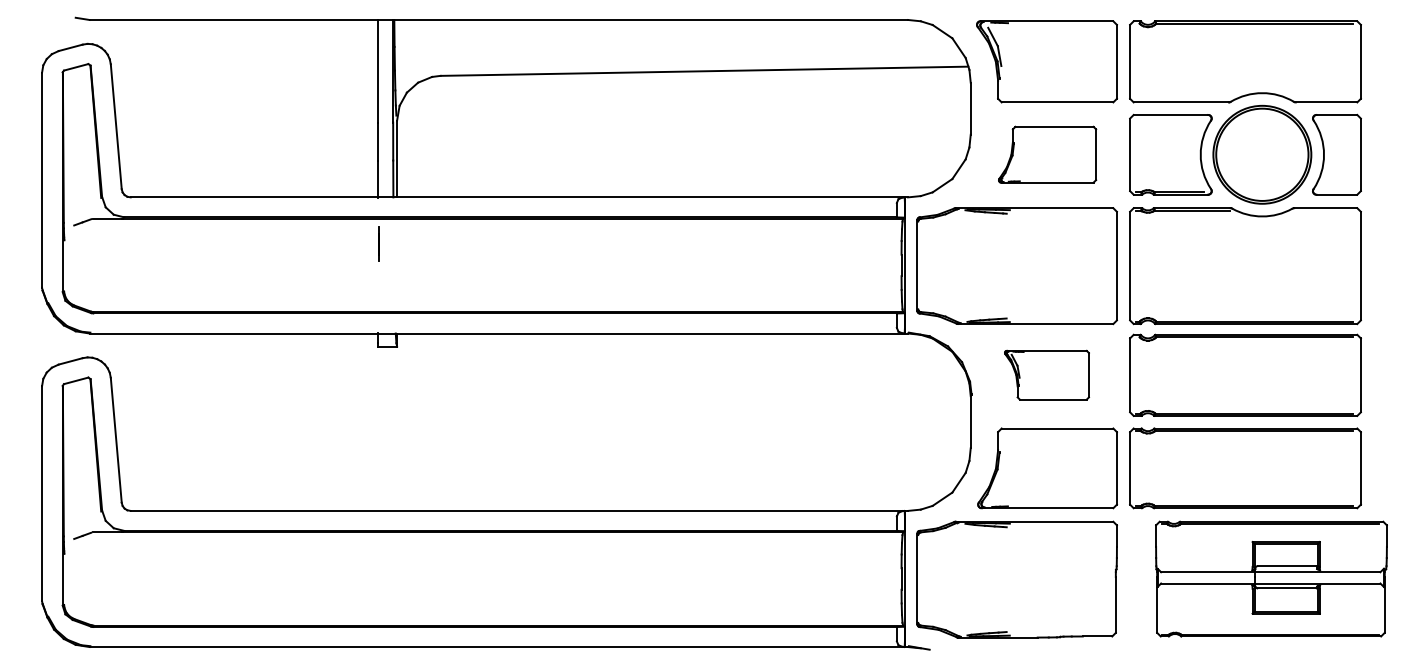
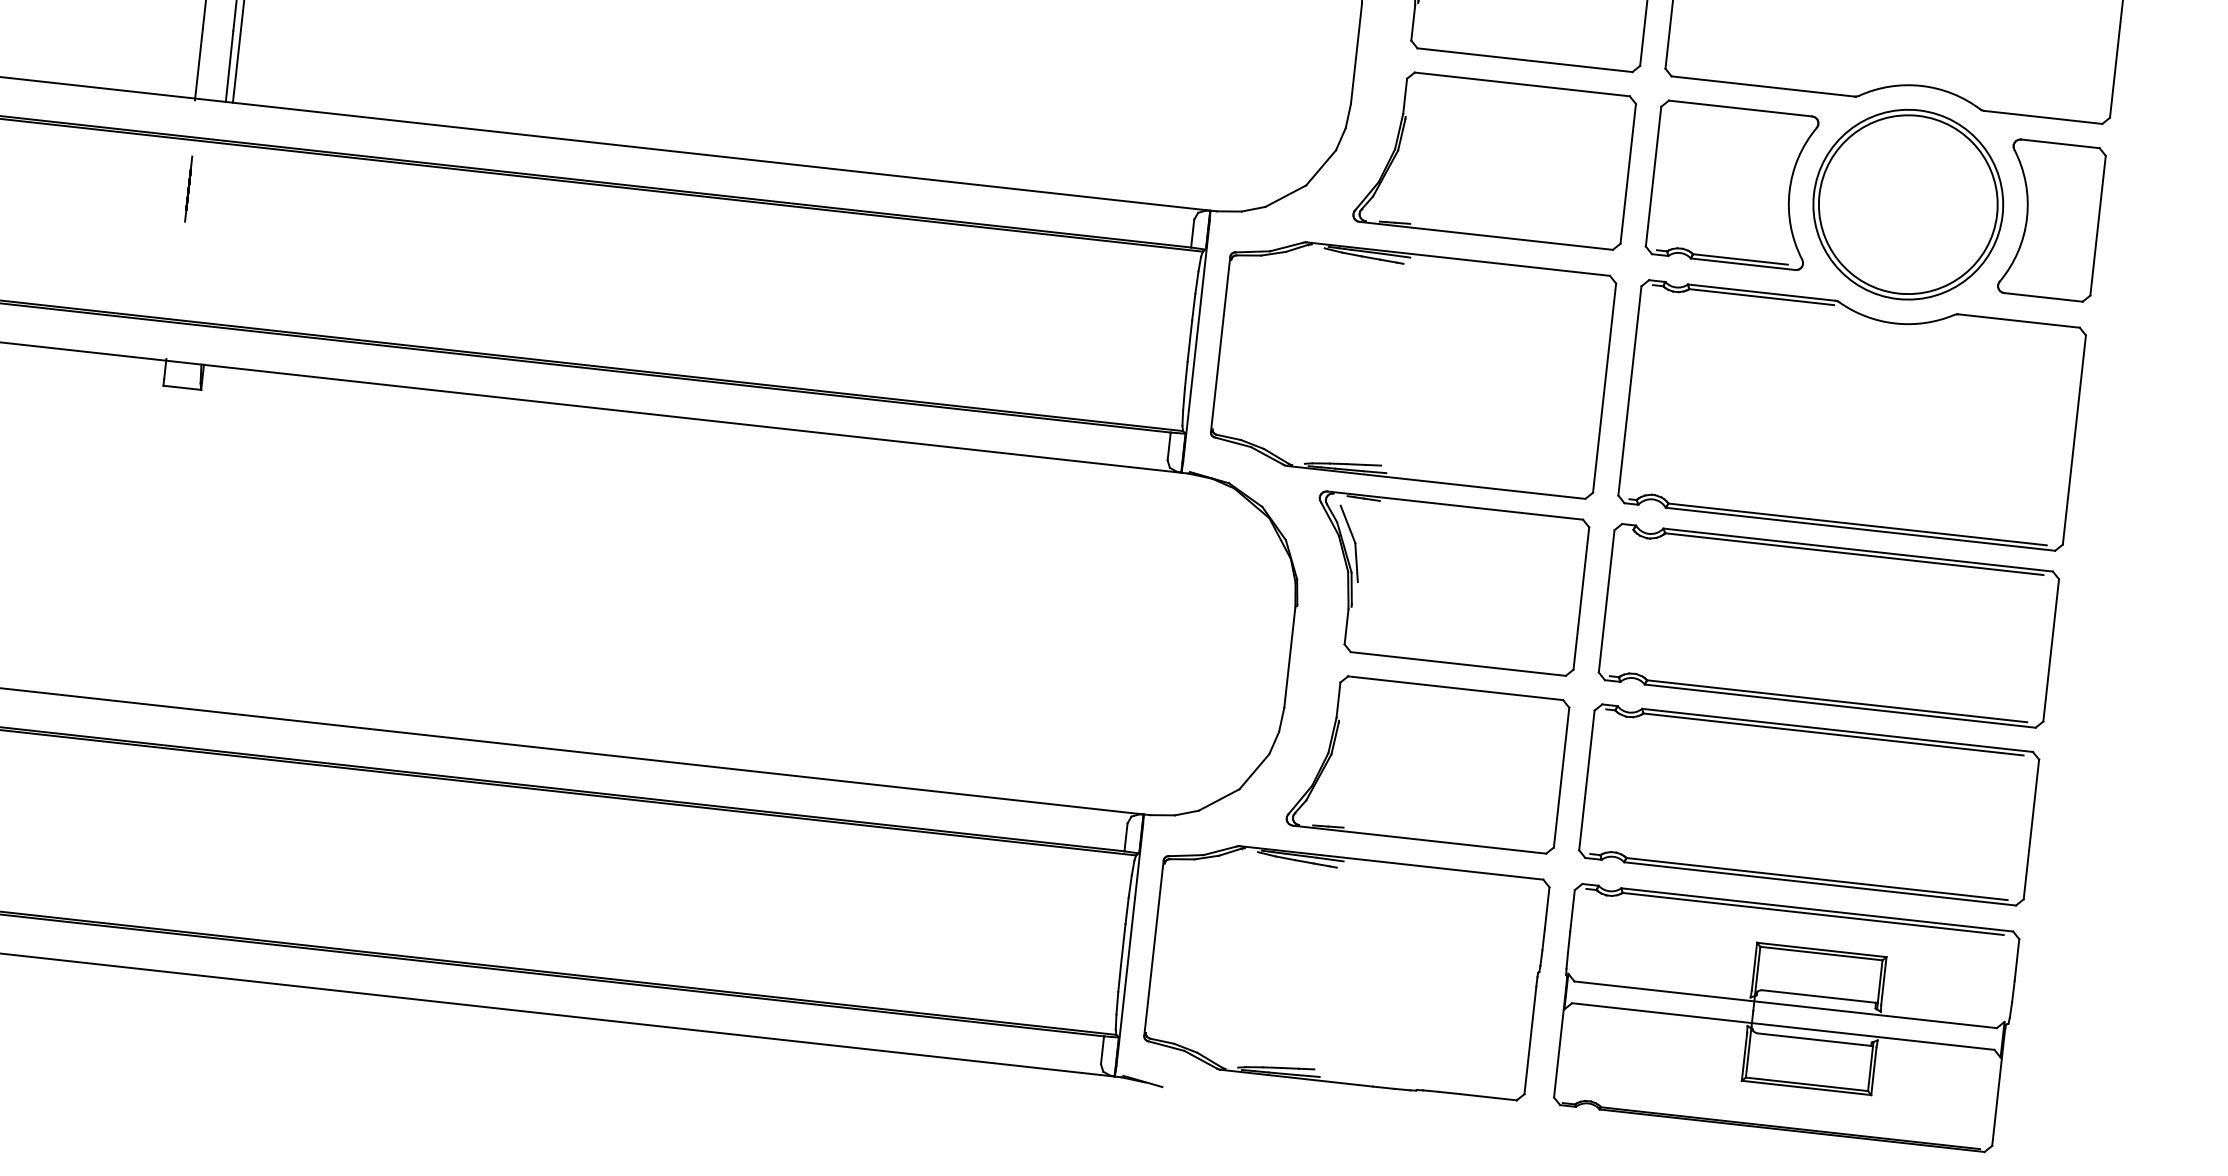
part: (1047, 154) -> (1494, 158), size x1.43
part: (1046, 374) -> (1445, 581), size x1.67
part: (1271, 578) -> (1785, 1017), moved

